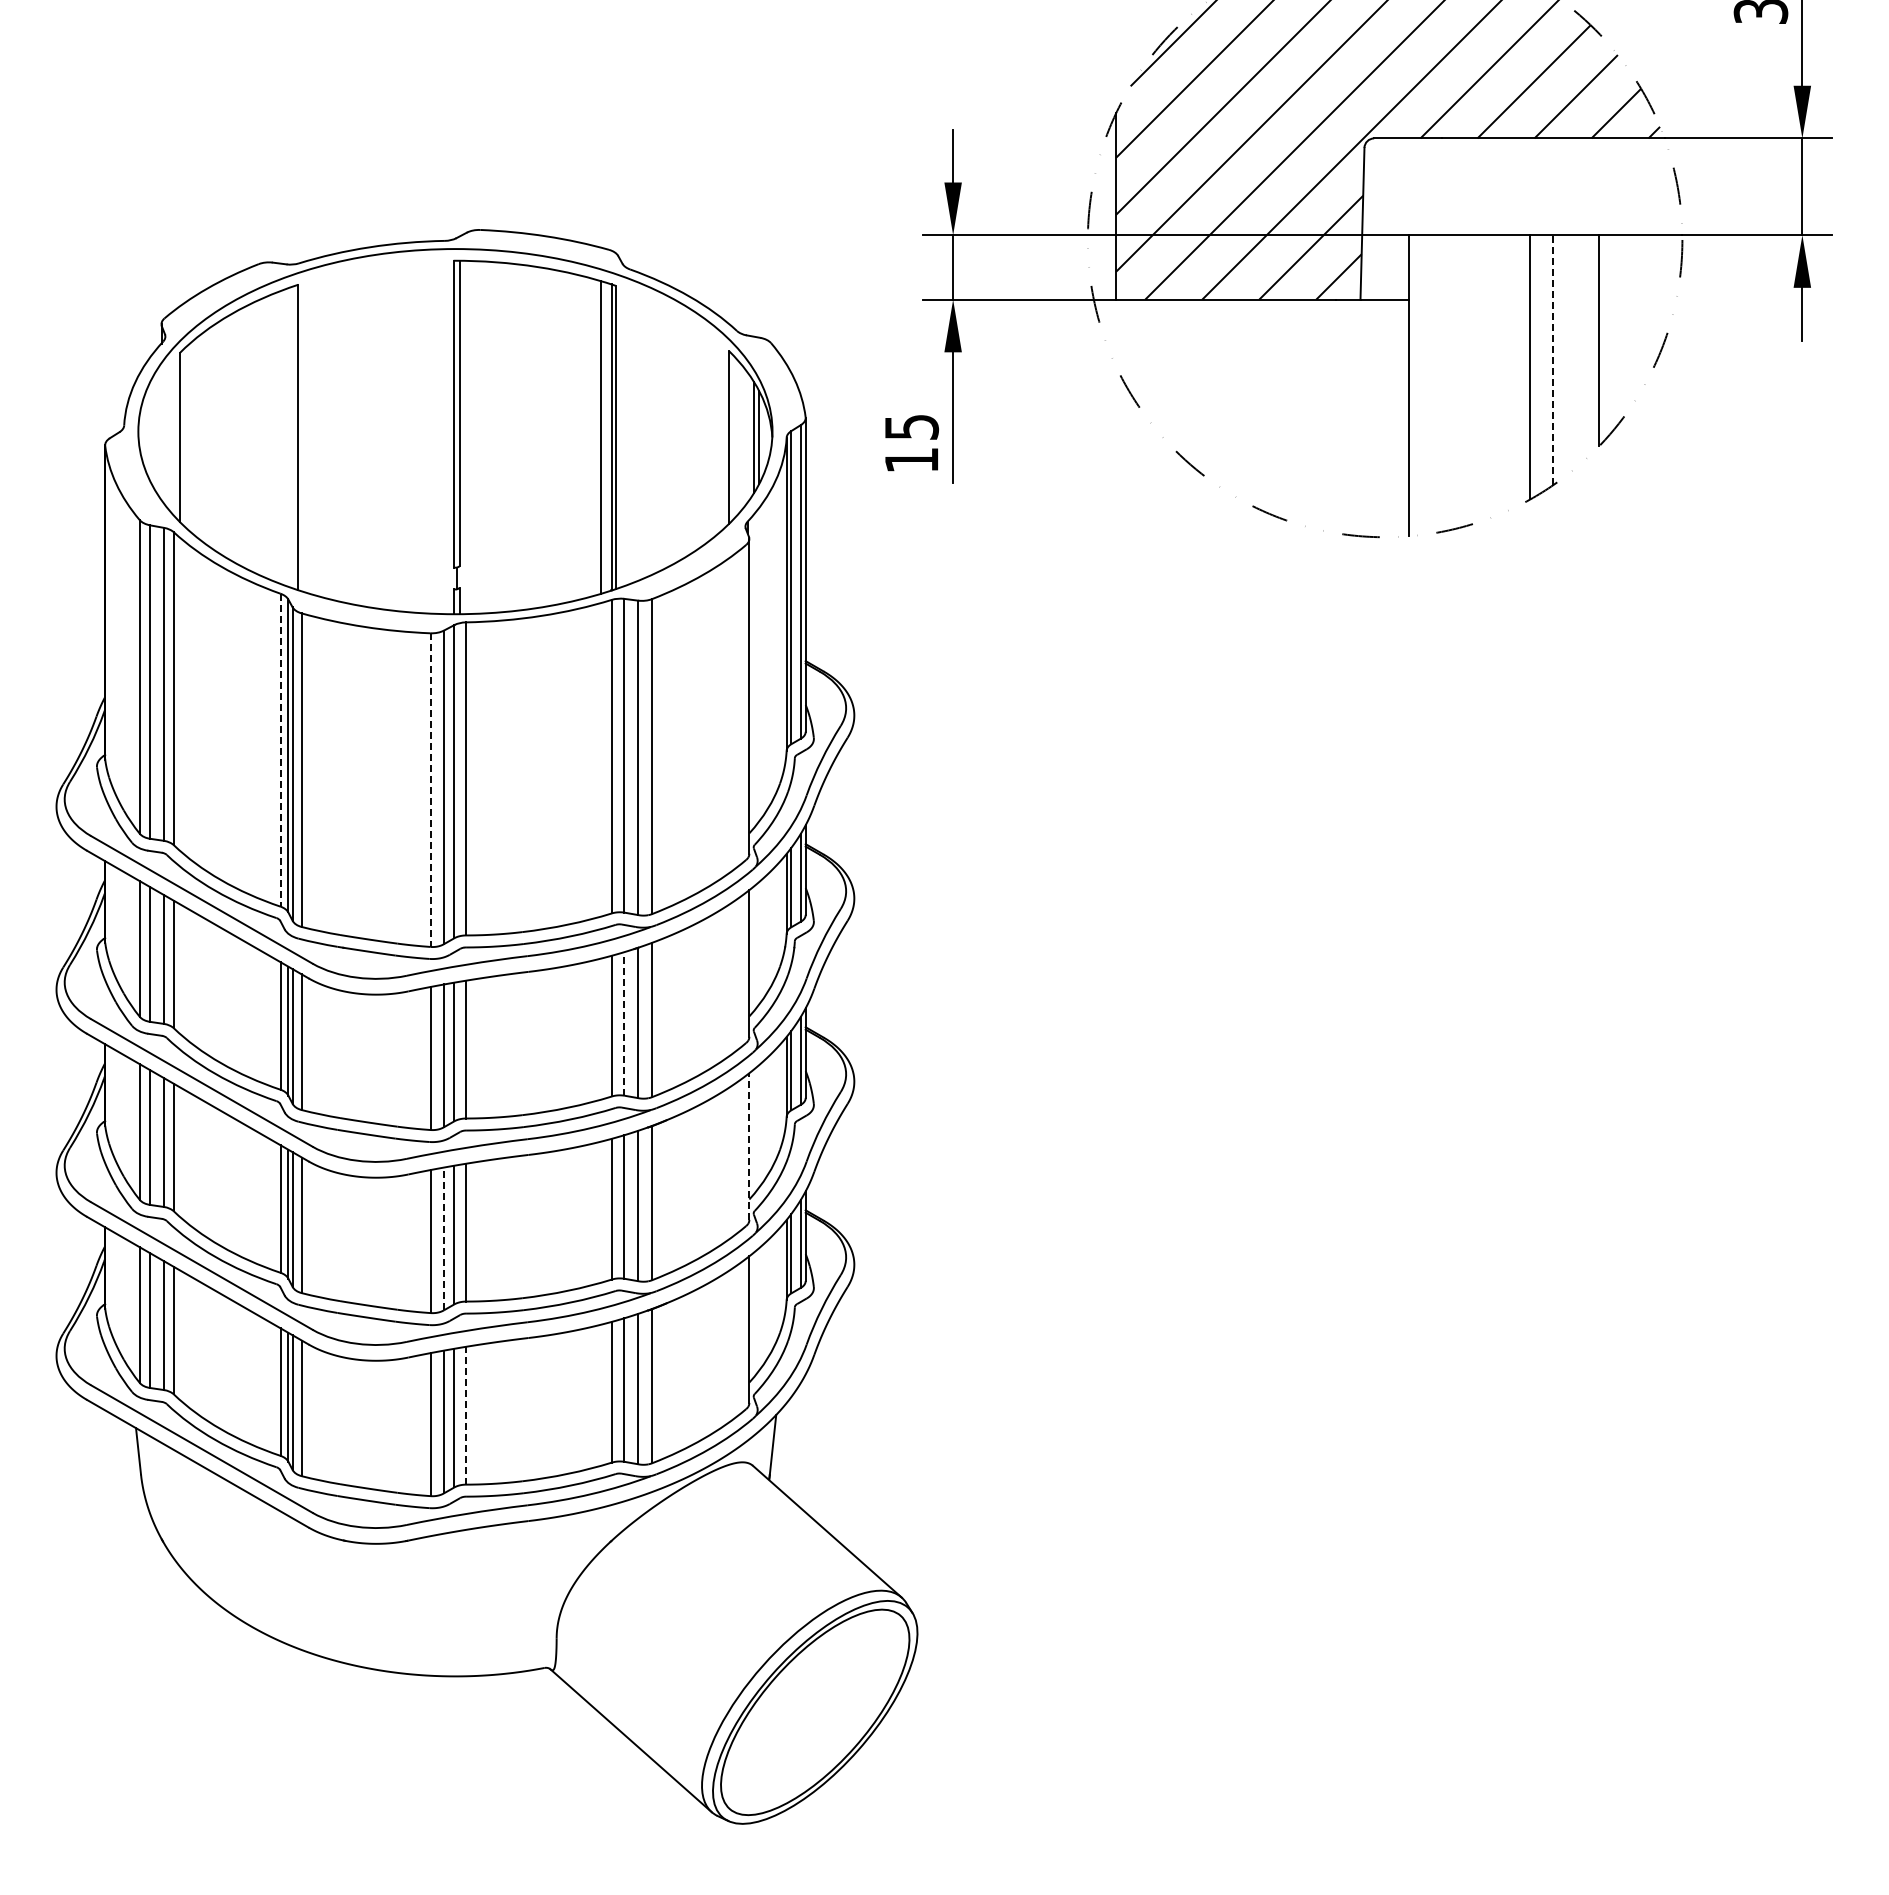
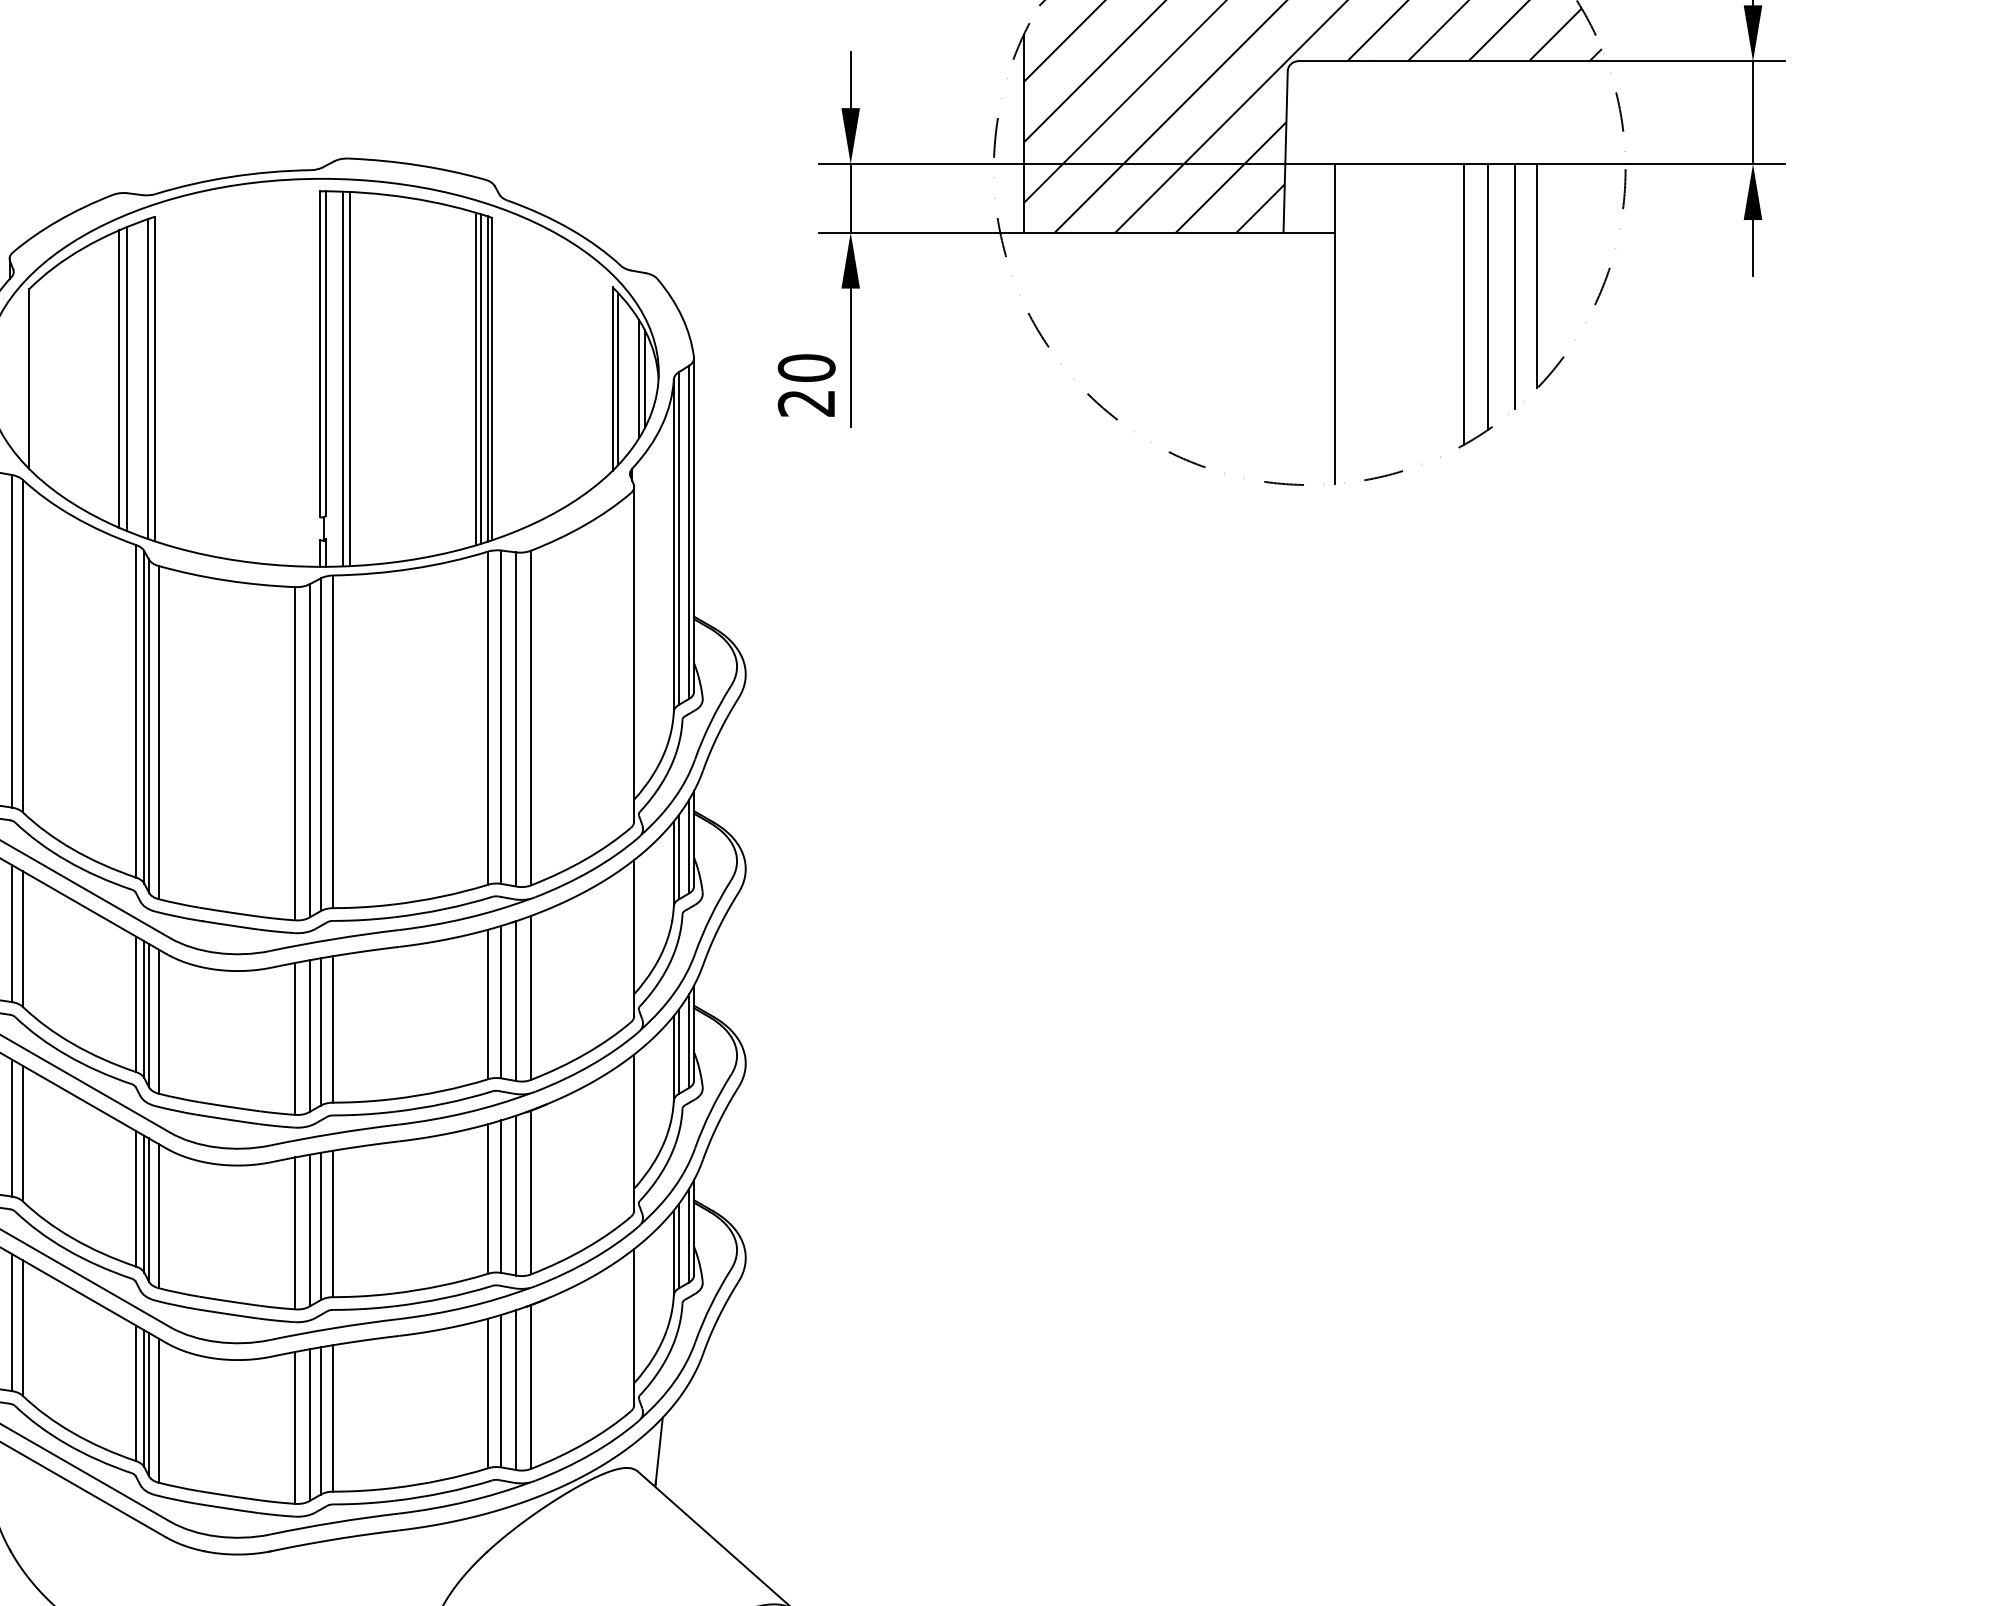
line: (1578, 350) -> (1515, 286), added
line: (1553, 359) -> (1488, 296), dashed -> solid
line: (264, 437) -> (119, 379), added
line: (271, 437) -> (126, 379), added
line: (292, 437) -> (148, 379), added
line: (474, 437) -> (342, 379), added
line: (481, 437) -> (349, 379), added
line: (605, 437) -> (481, 379), added
line: (734, 437) -> (618, 379), added
text: (911, 443) -> (806, 385), 15 -> 20
line: (280, 750) -> (136, 711), dashed -> solid
line: (430, 790) -> (295, 754), dashed -> solid
line: (624, 1023) -> (501, 1001), dashed -> solid
line: (749, 1146) -> (634, 1132), dashed -> solid
line: (443, 1238) -> (309, 1230), dashed -> solid
line: (465, 1415) -> (332, 1418), dashed -> solid

